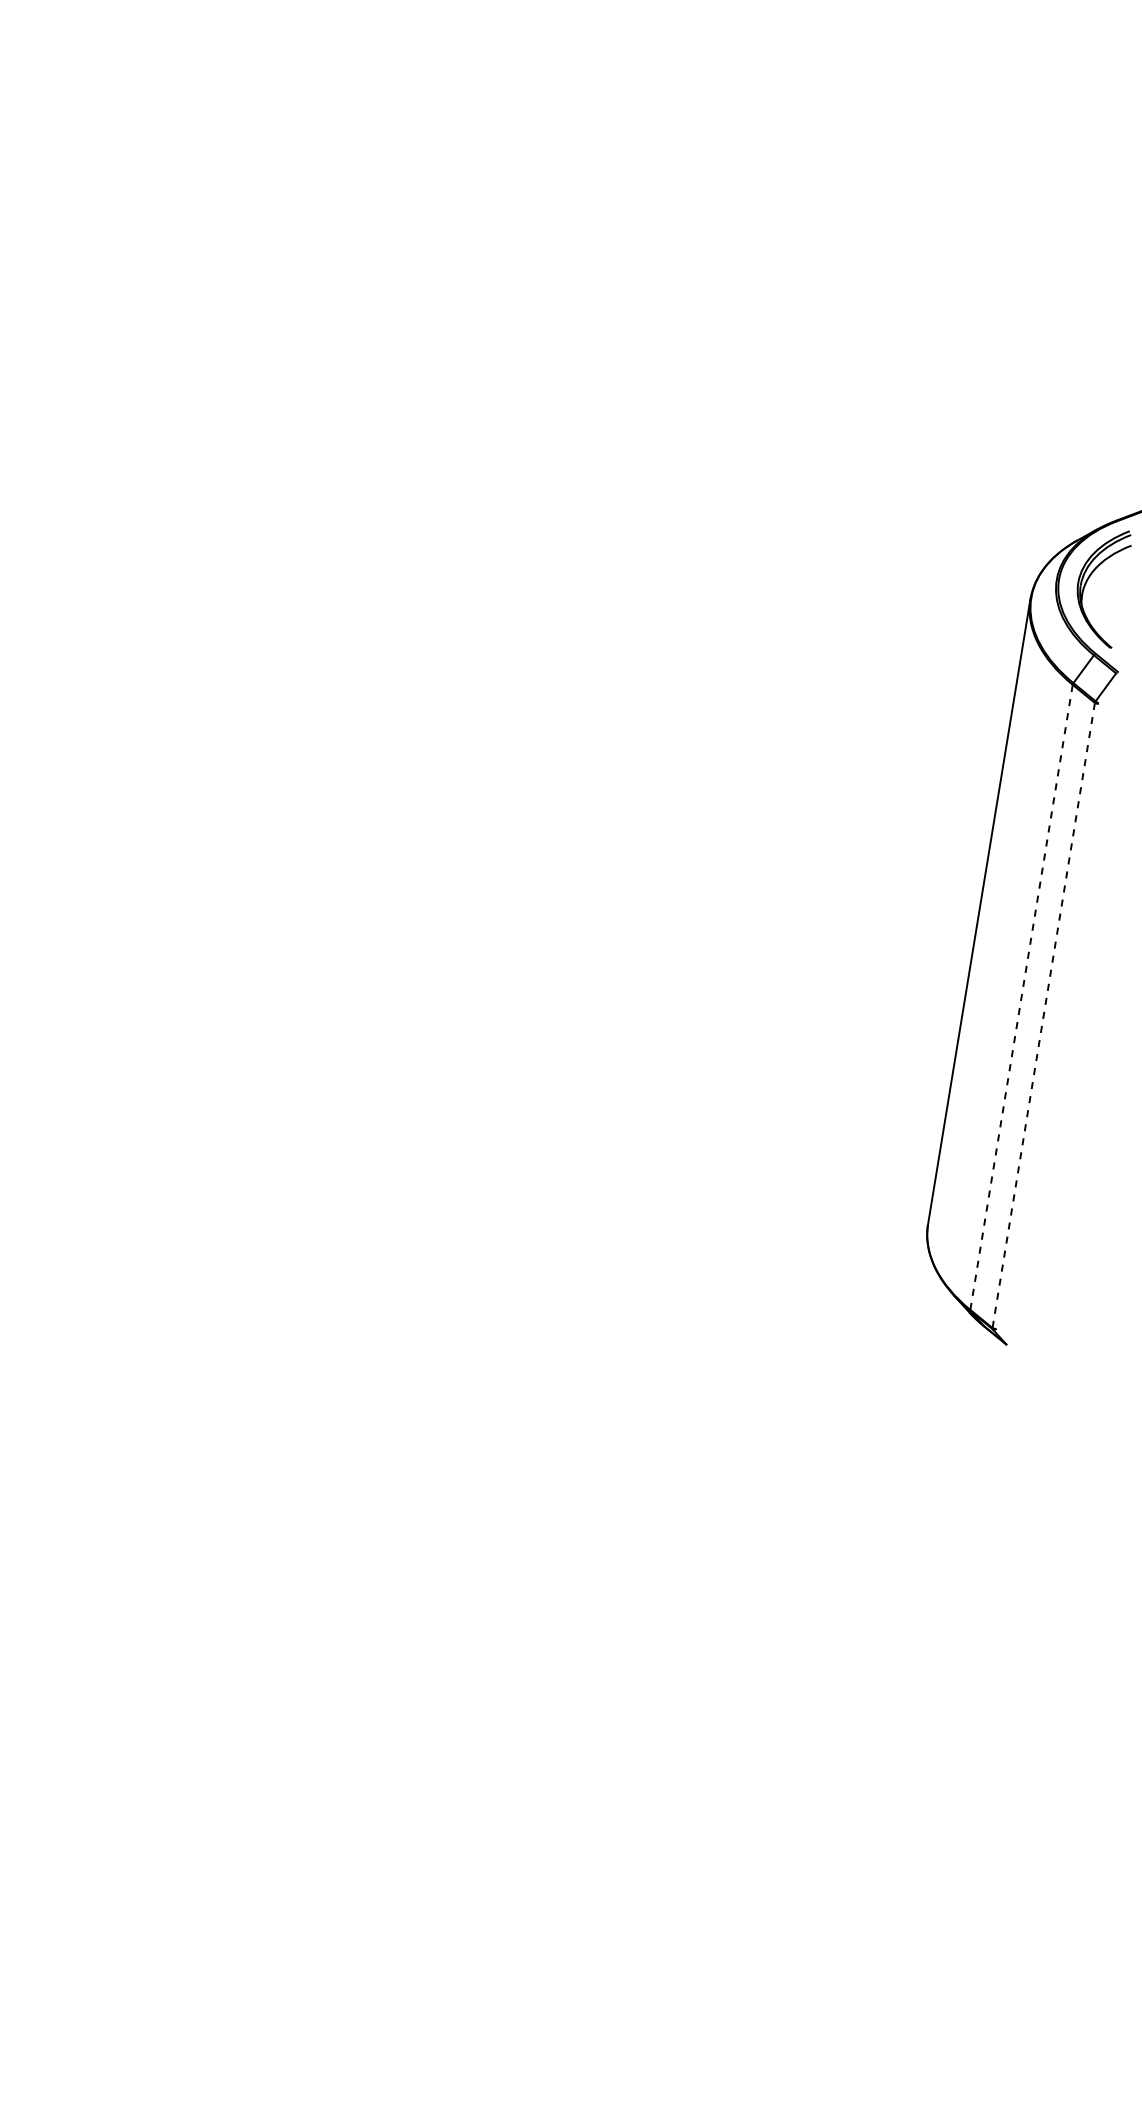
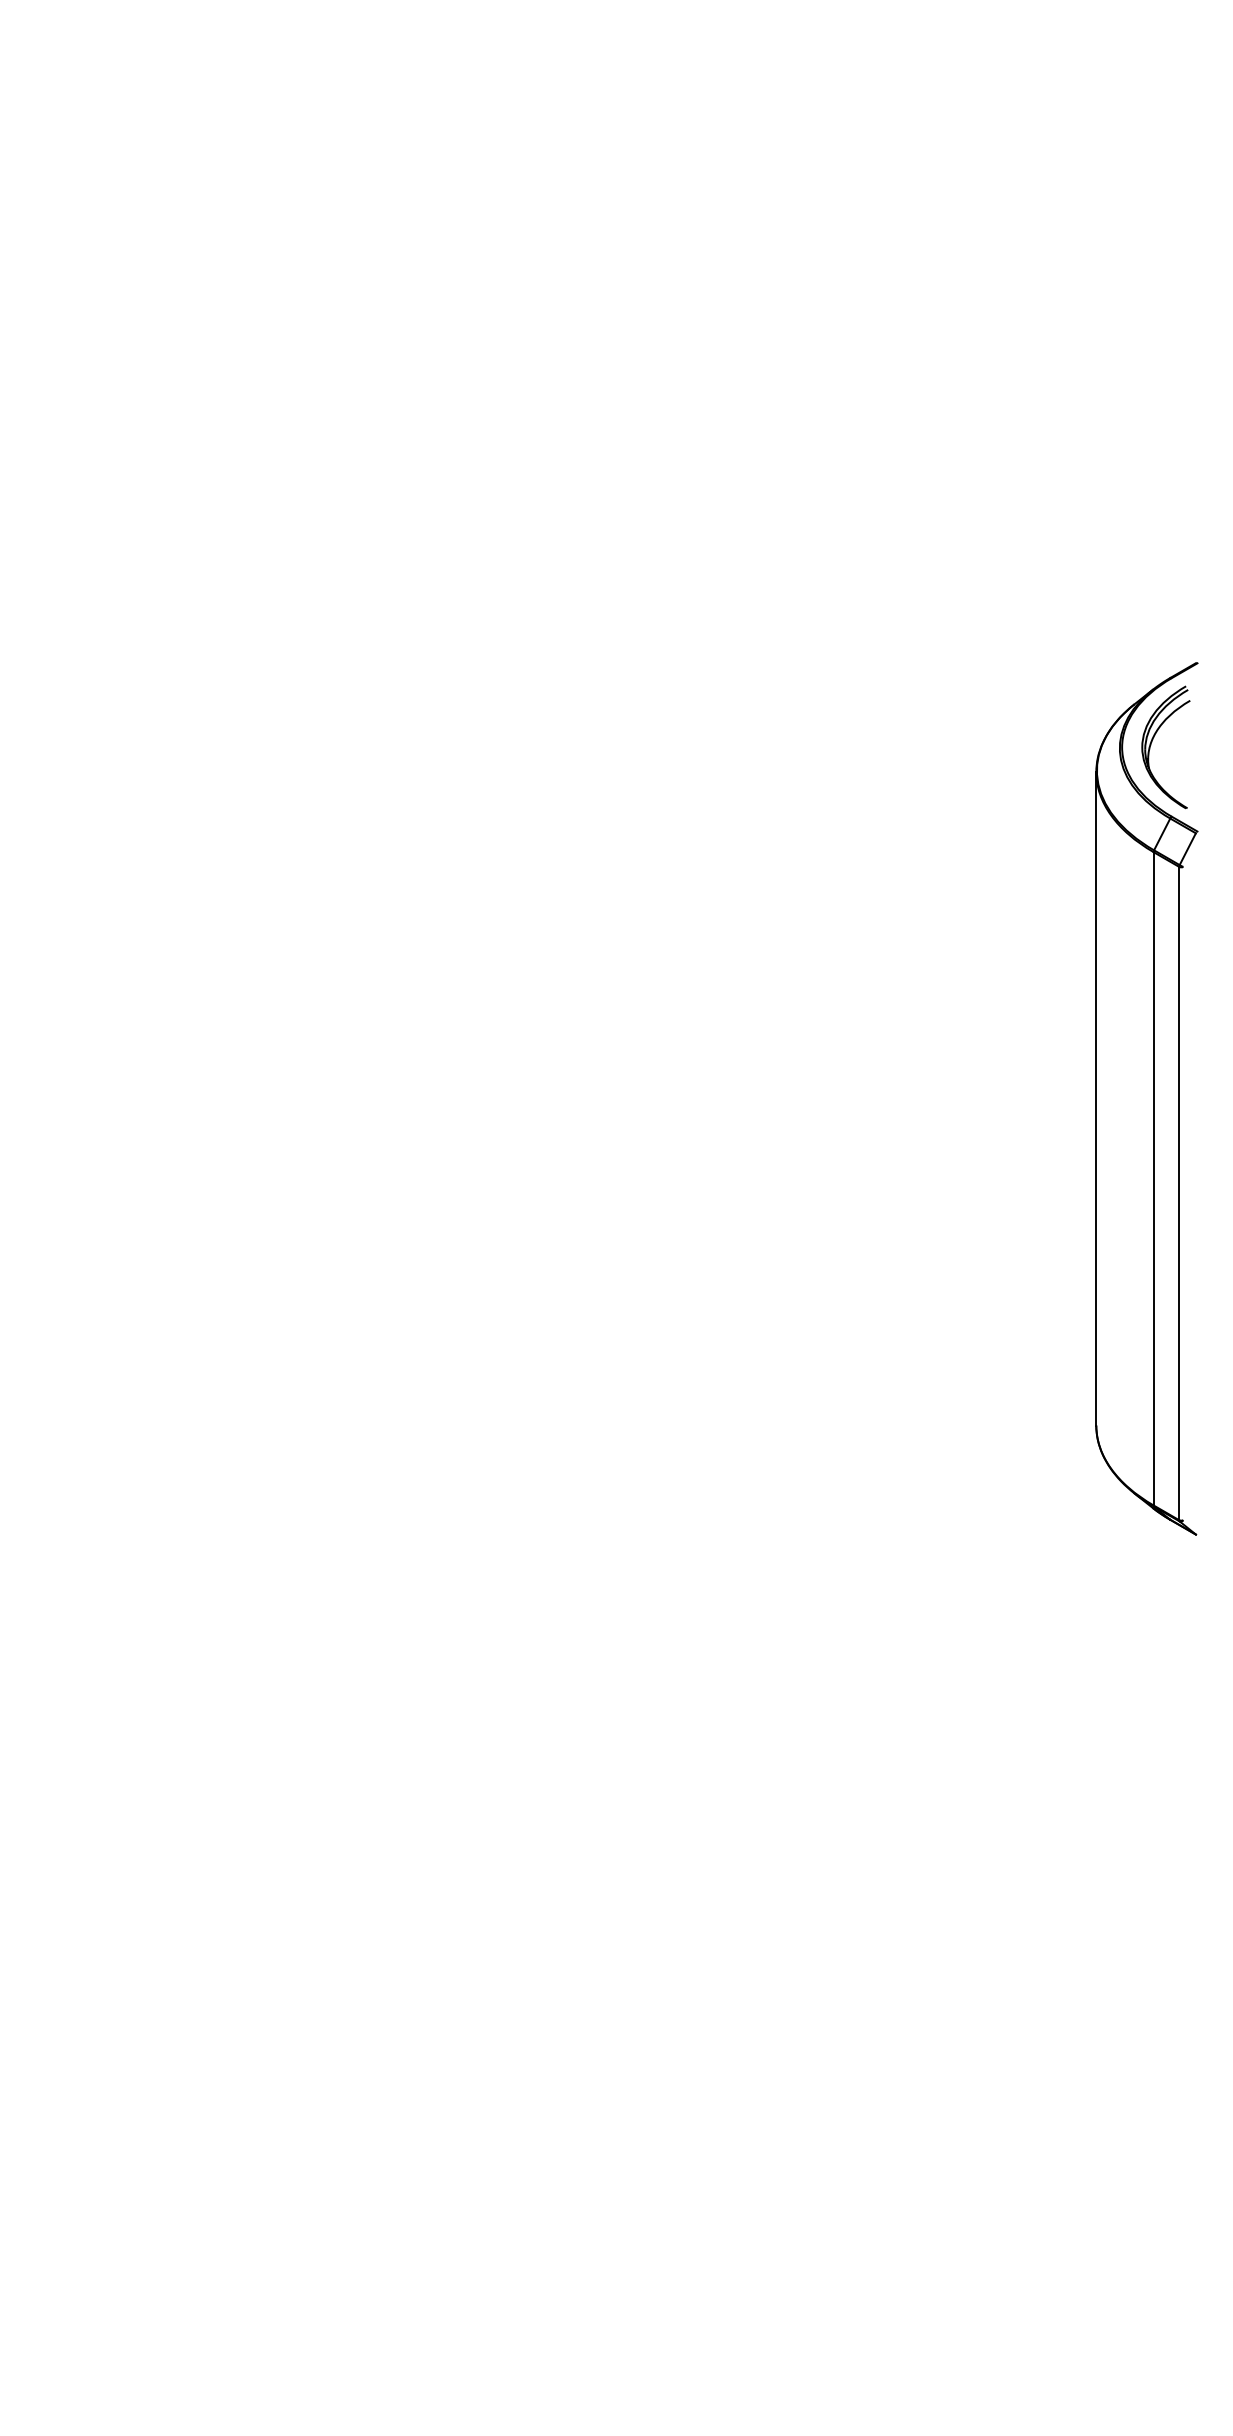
line: (1021, 997) -> (1153, 1178), dashed -> solid
line: (1044, 1015) -> (1179, 1193), dashed -> solid

